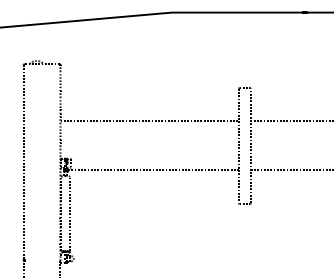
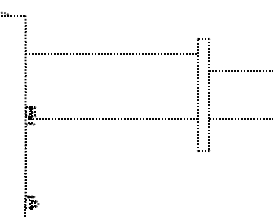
line: (149, 121) -> (111, 53), moved
line: (69, 213) -> (34, 160), removed

